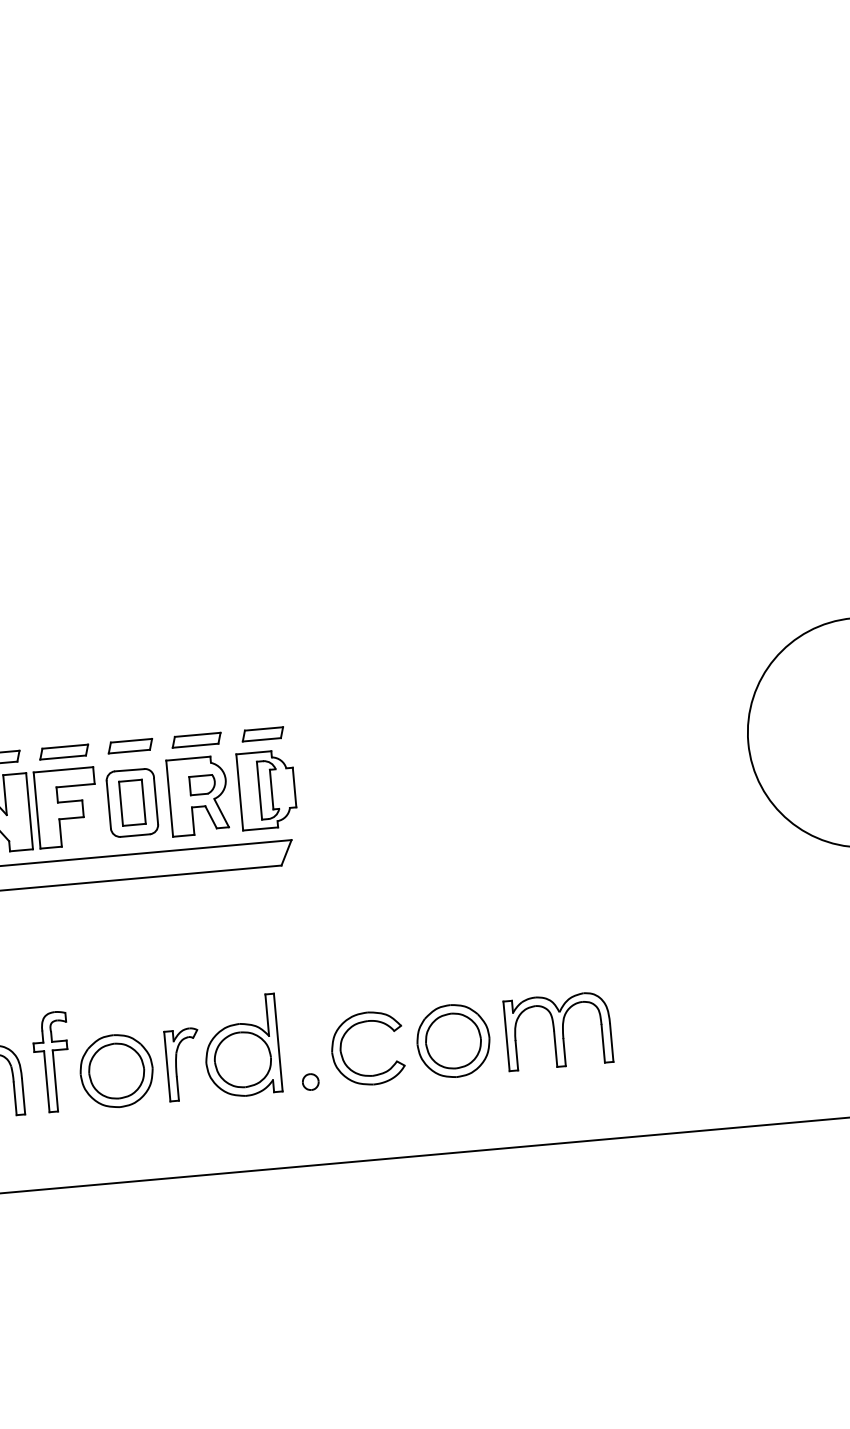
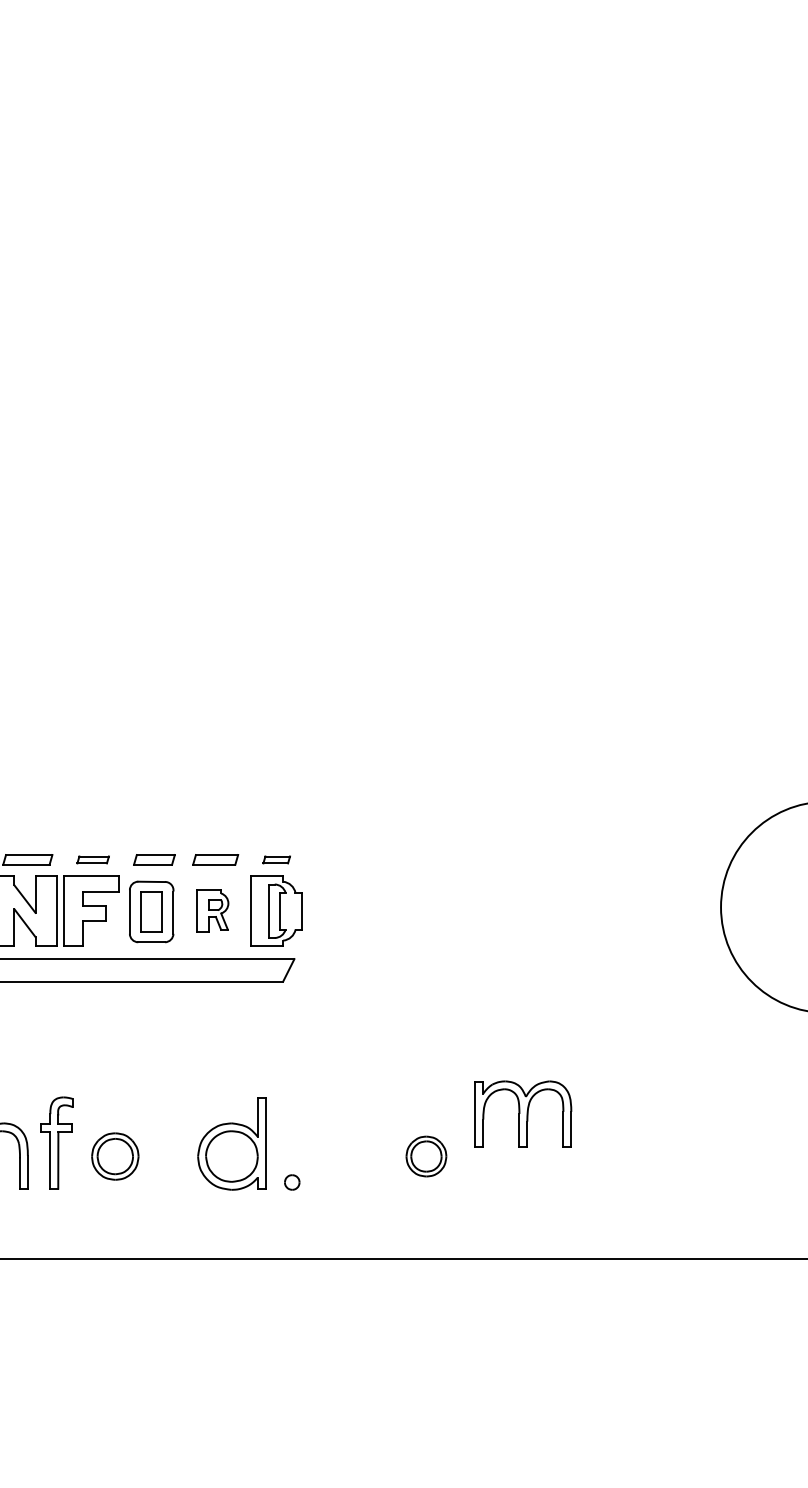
part: (262, 733) -> (276, 859), size x0.7
part: (63, 751) -> (92, 859), size x0.7
part: (198, 795) -> (212, 910), size x0.6
part: (558, 1030) -> (523, 1113), moved
part: (453, 1040) -> (426, 1156), size x0.6
part: (343, 1057) -> (324, 1162), removed
part: (183, 1063) -> (177, 1155), removed
part: (116, 1071) -> (115, 1156), size x0.7

